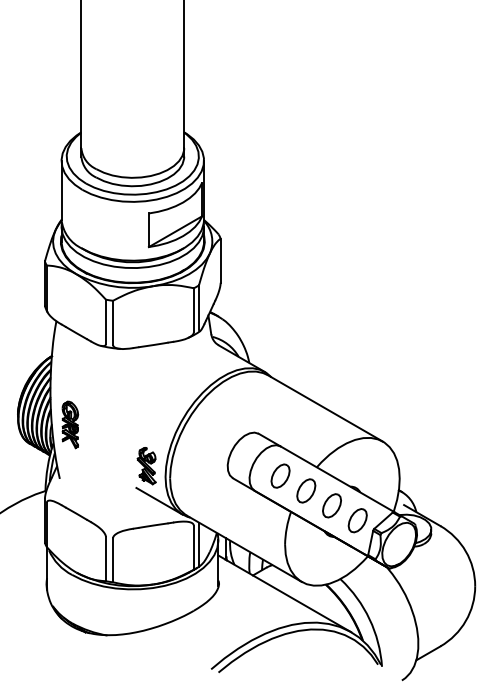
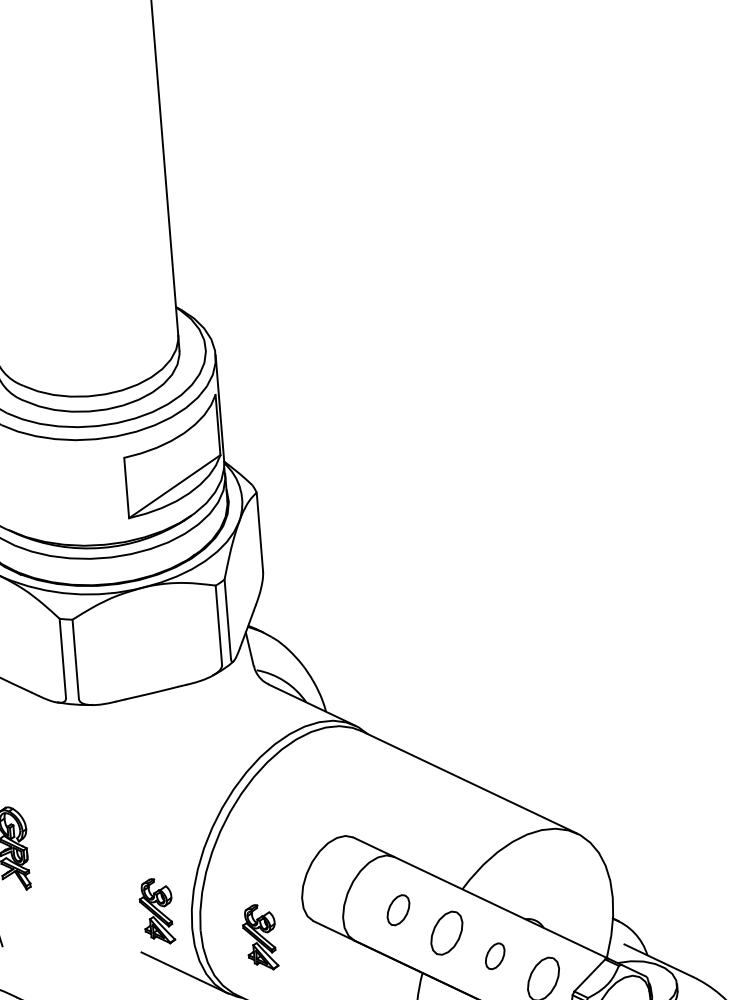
part: (280, 475) -> (398, 909), size x0.7
part: (202, 485) -> (259, 938), added
part: (331, 505) -> (494, 955), size x0.6

